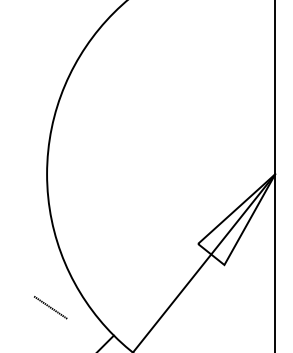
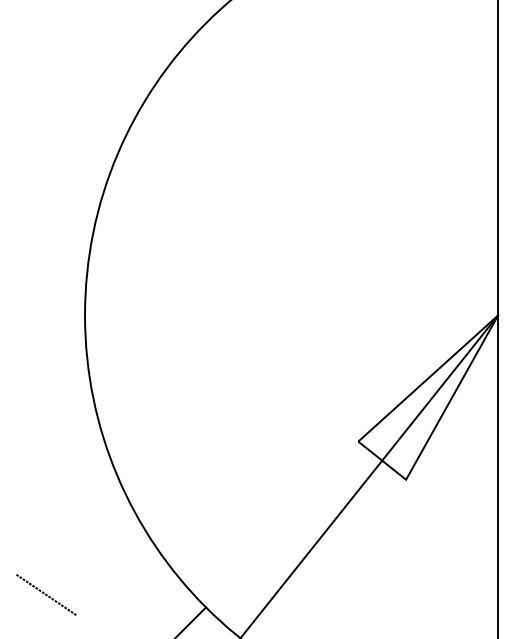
line: (50, 307) -> (45, 594), moved

